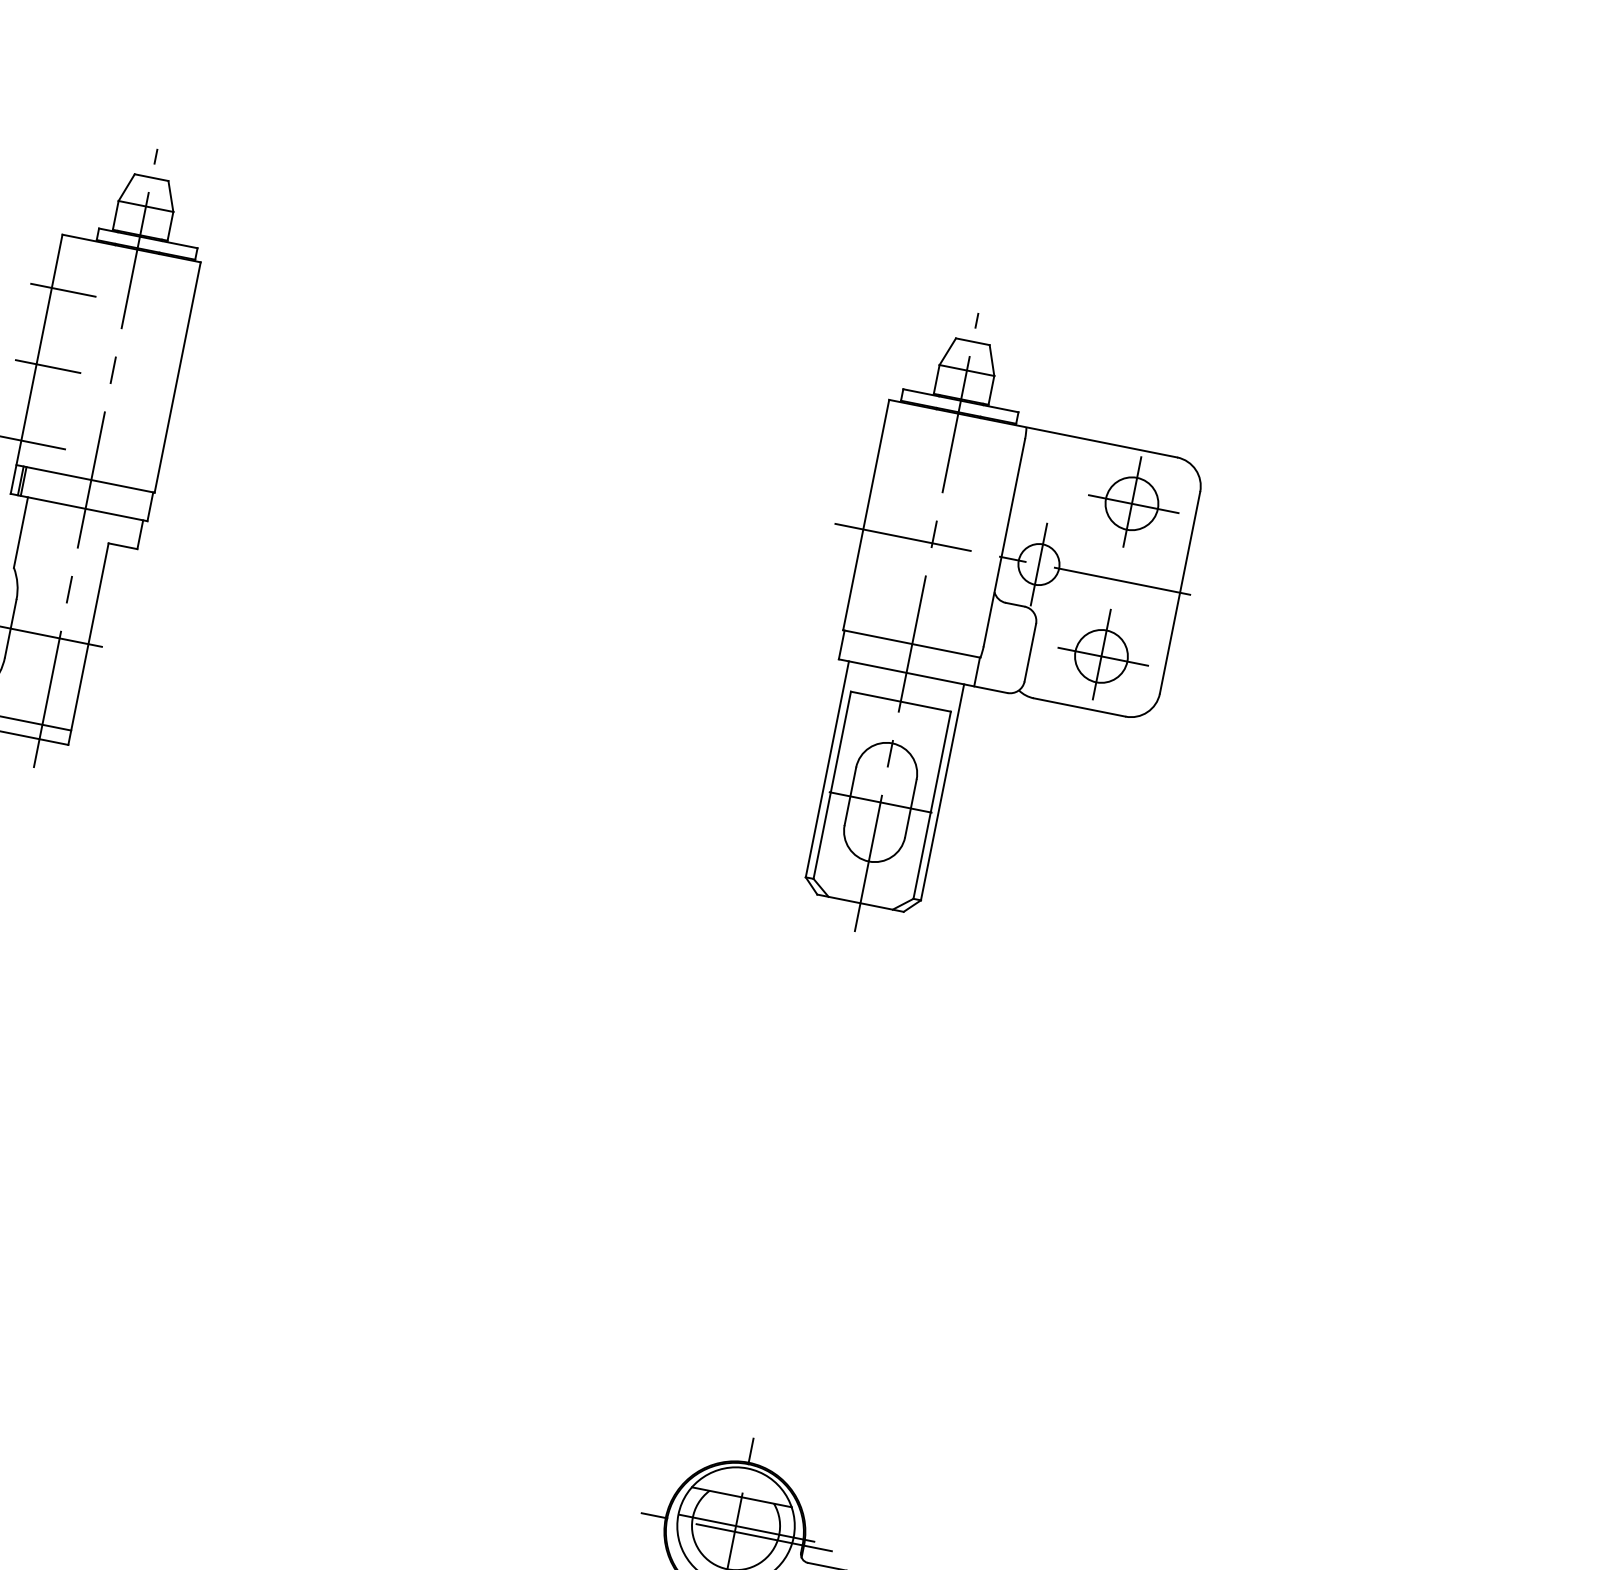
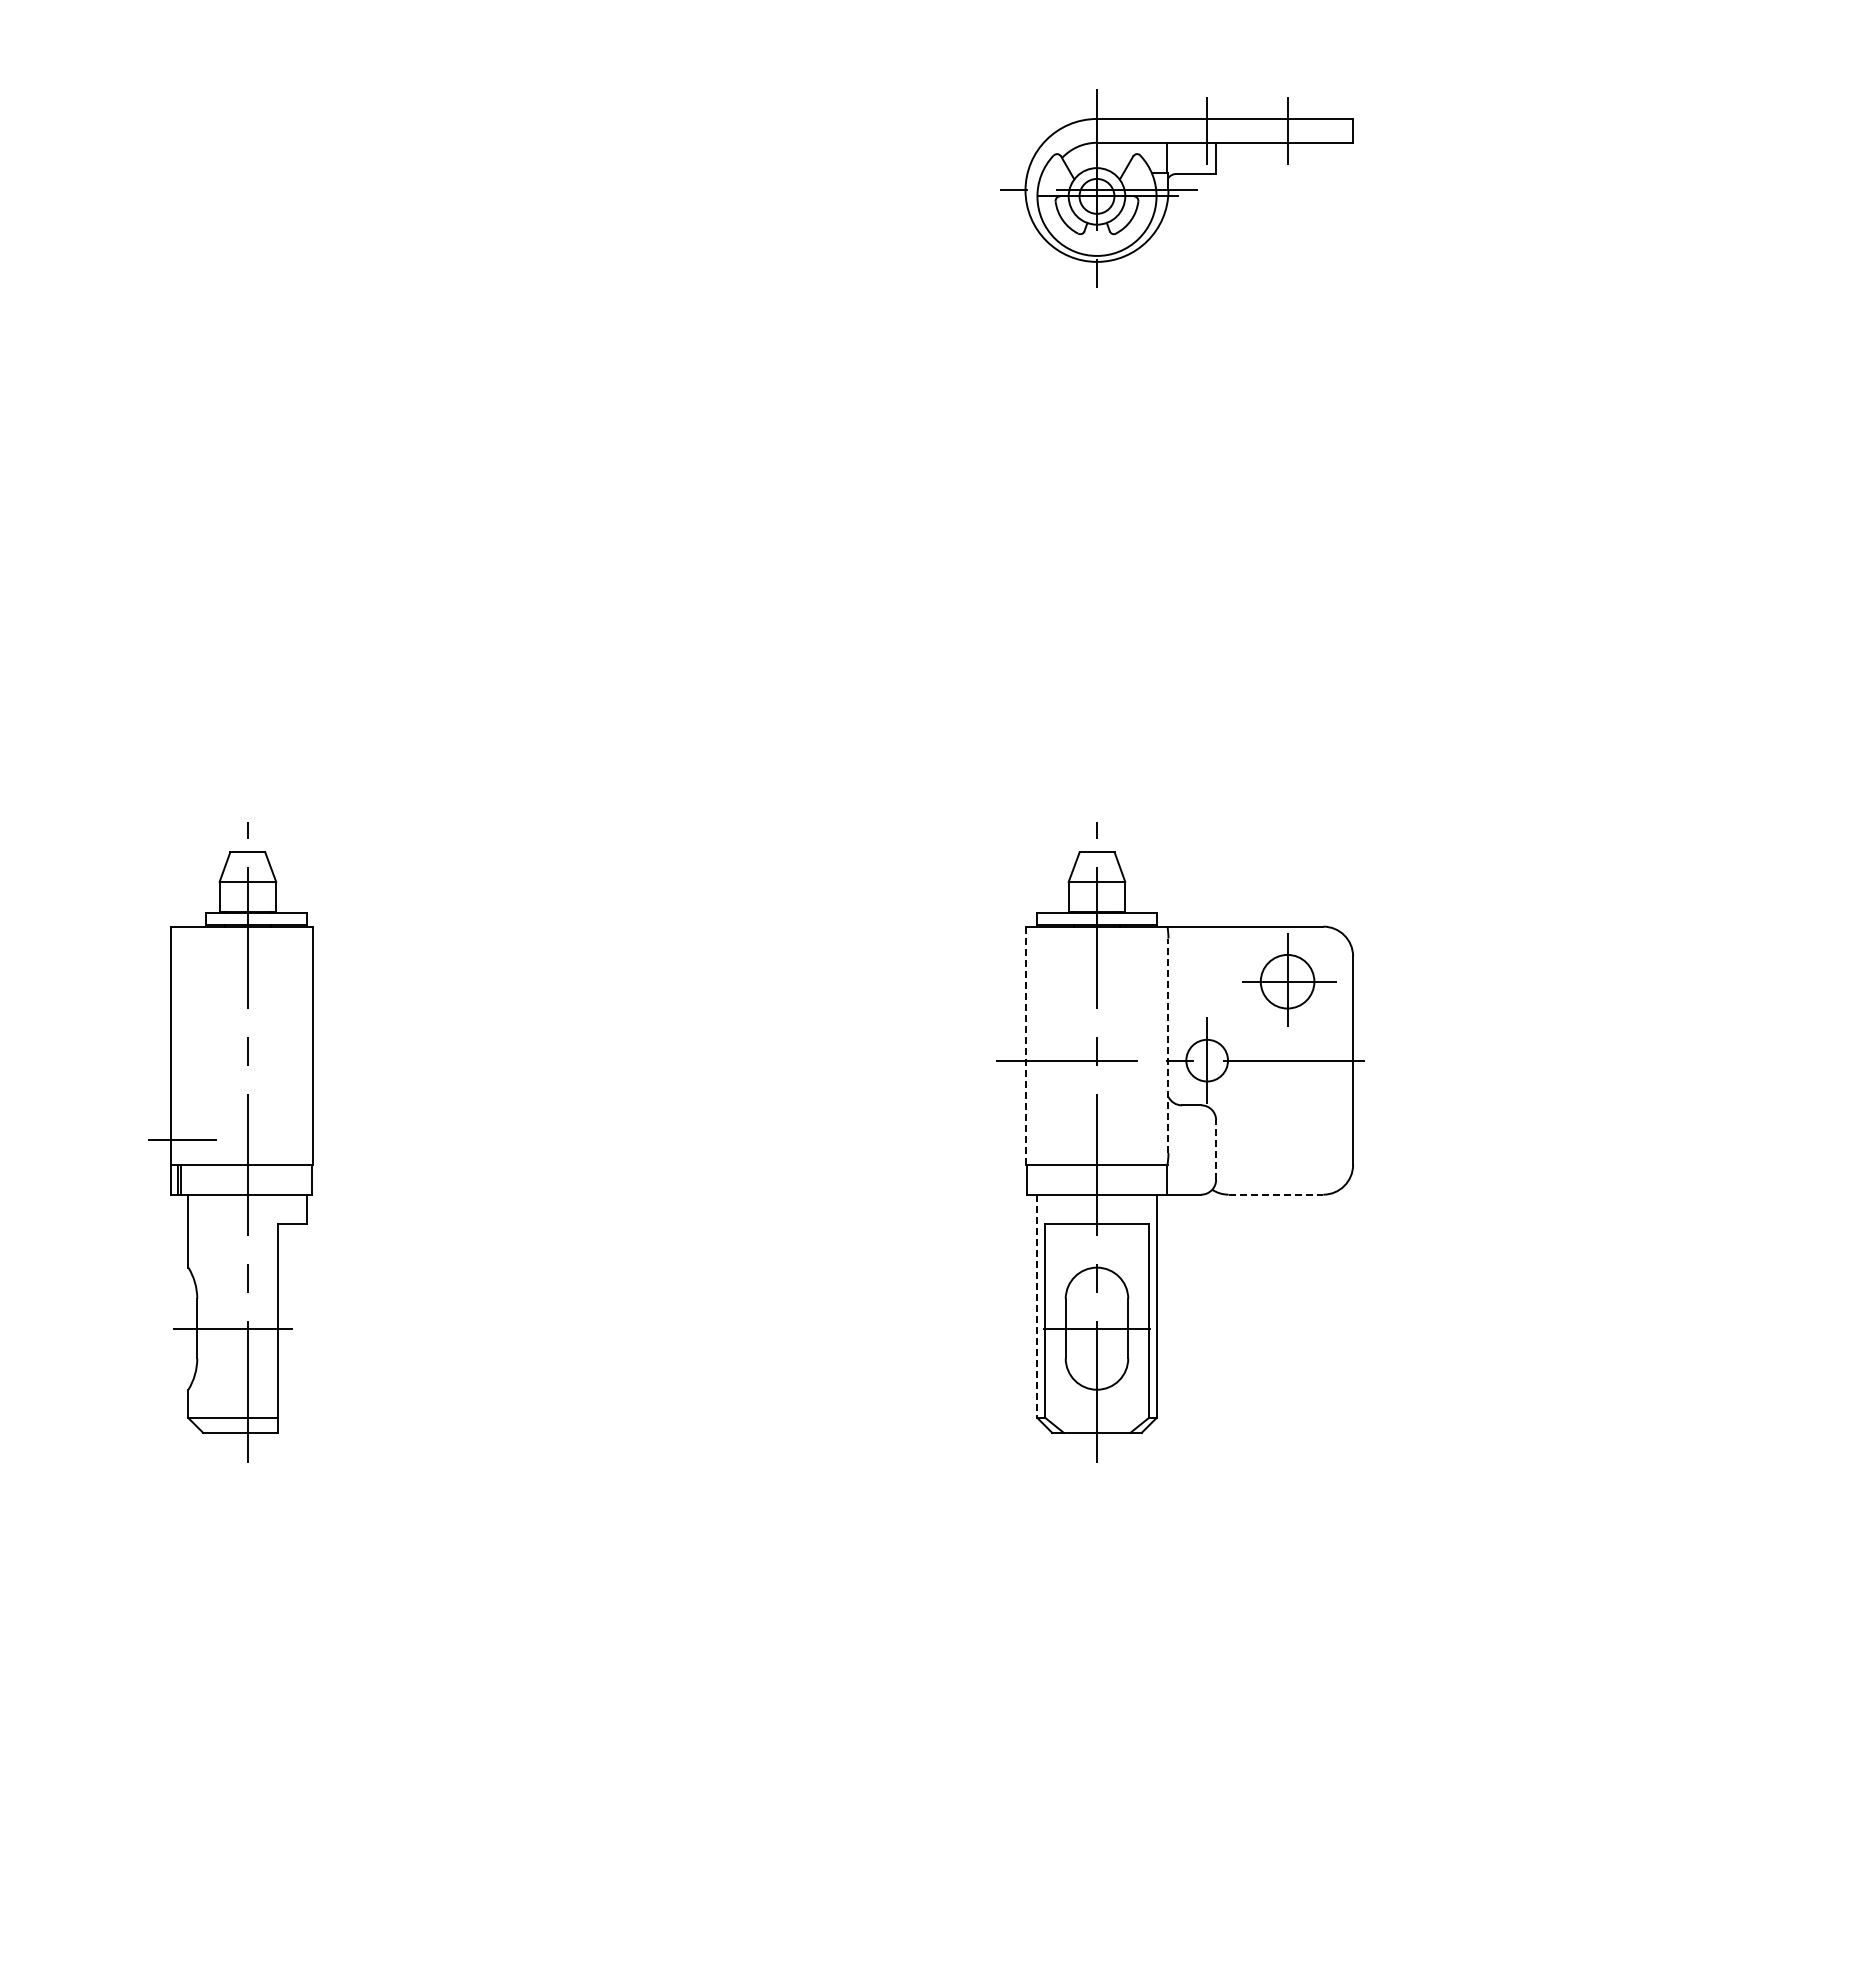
line: (63, 290) -> (182, 981), removed
line: (48, 366) -> (182, 1060), removed
line: (866, 514) -> (1025, 1045), solid -> dashed
line: (1004, 542) -> (1168, 1045), solid -> dashed
line: (1030, 653) -> (1216, 1150), solid -> dashed
part: (1103, 654) -> (1289, 1137), removed
line: (1080, 707) -> (1276, 1194), solid -> dashed
line: (827, 769) -> (1037, 1306), solid -> dashed

